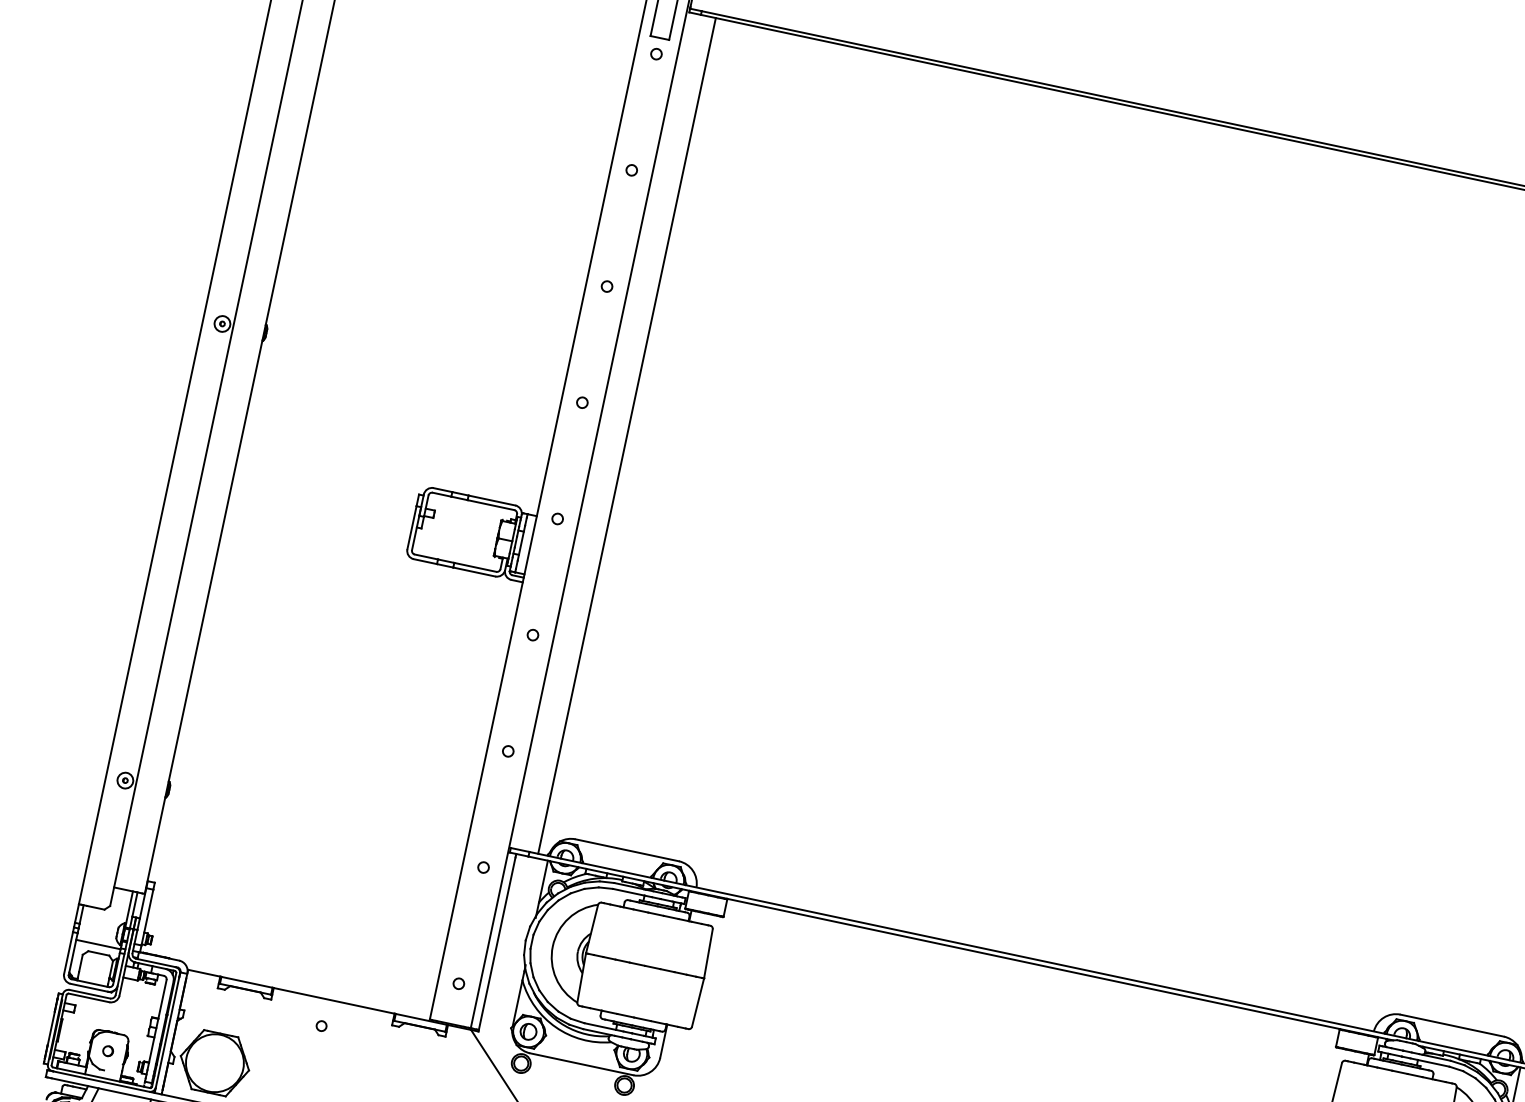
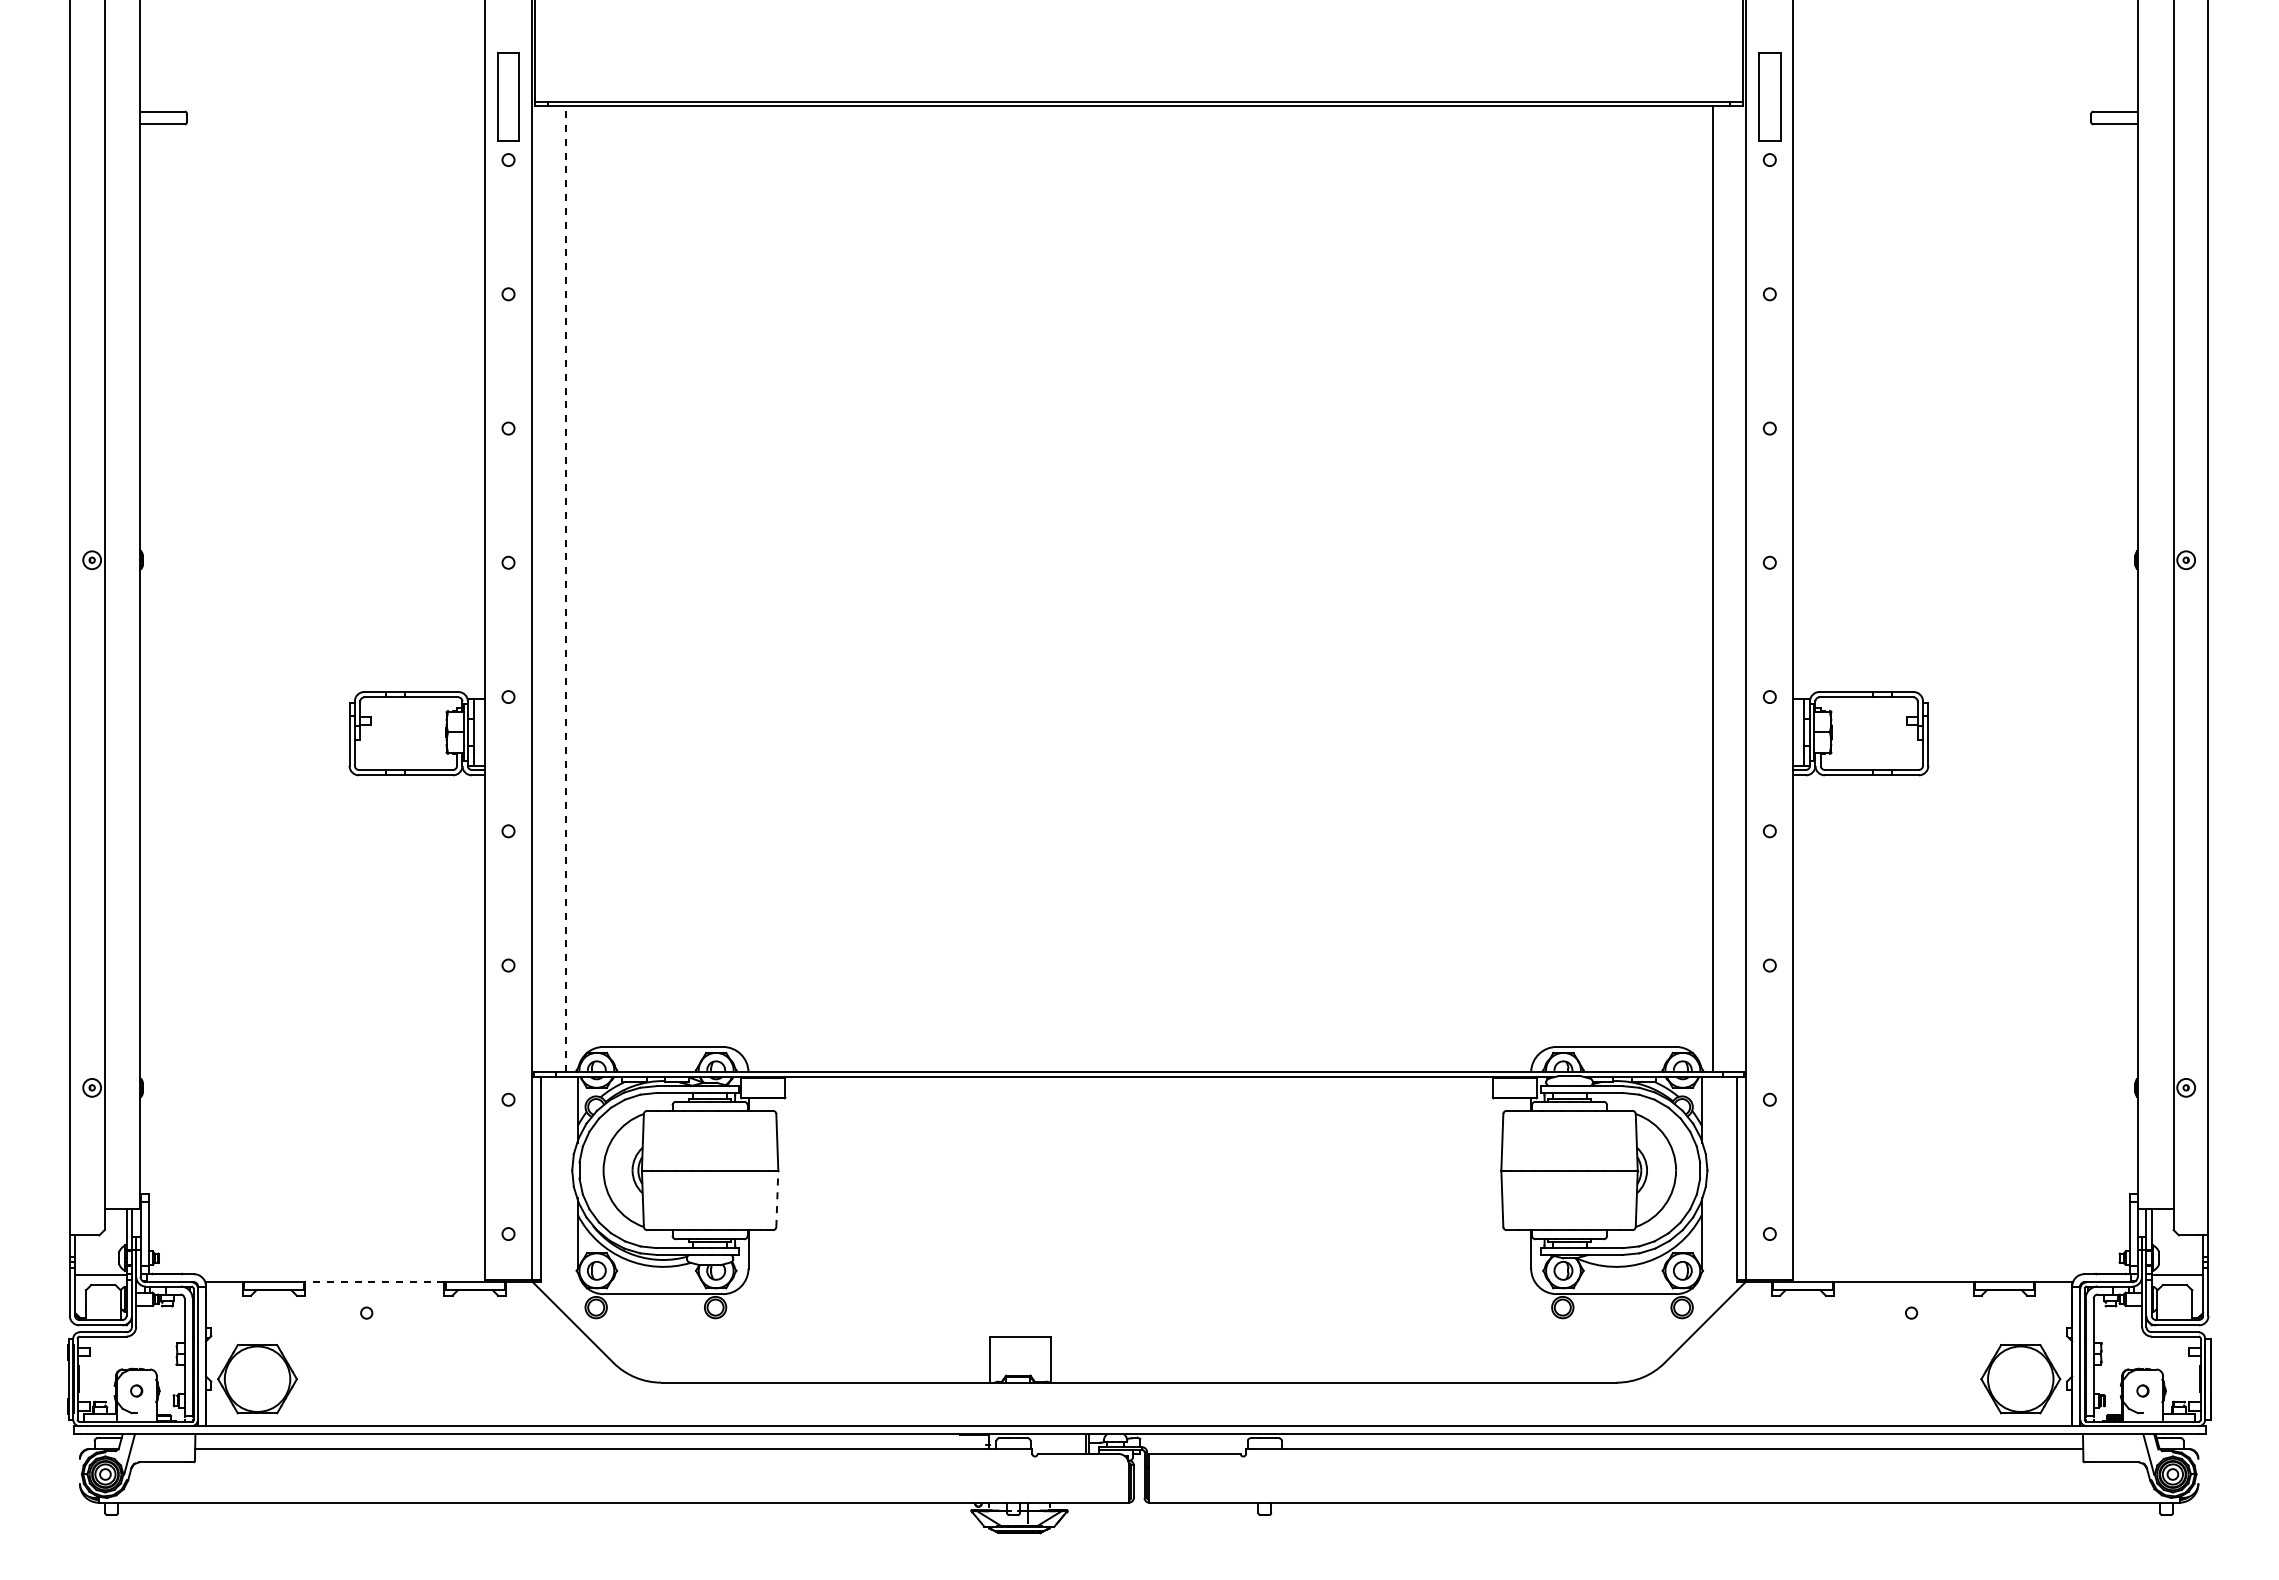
line: (626, 435) -> (565, 588), solid -> dashed
line: (333, 1001) -> (374, 1282), solid -> dashed
line: (698, 1002) -> (777, 1198), solid -> dashed

